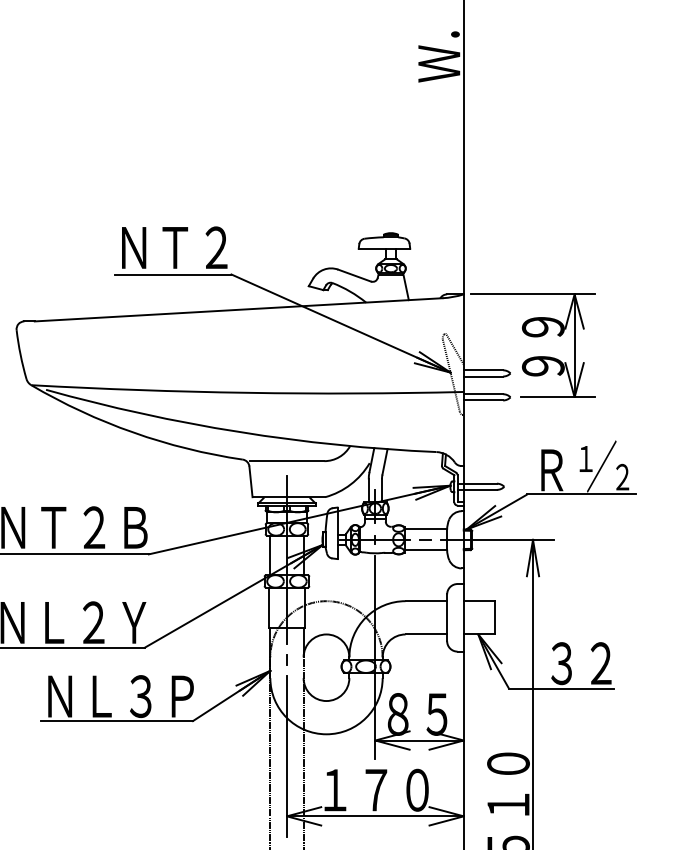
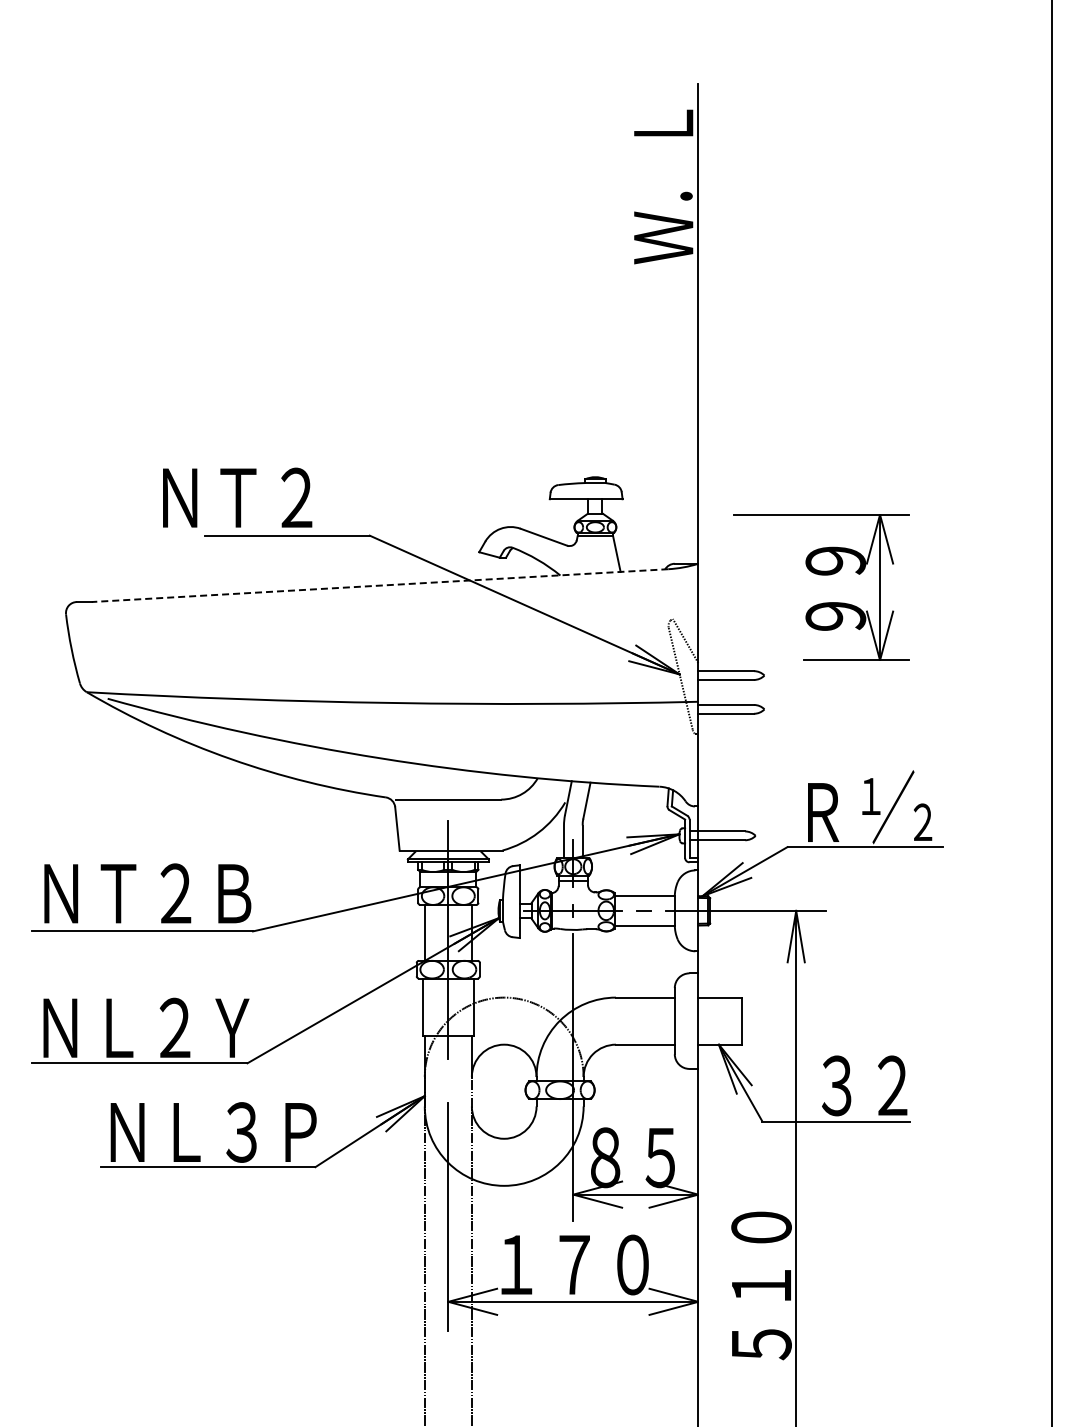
text: (174, 247) -> (237, 497), moved
line: (239, 309) -> (380, 585), solid -> dashed
part: (533, 337) -> (821, 575), moved
line: (286, 659) -> (447, 1080), removed

